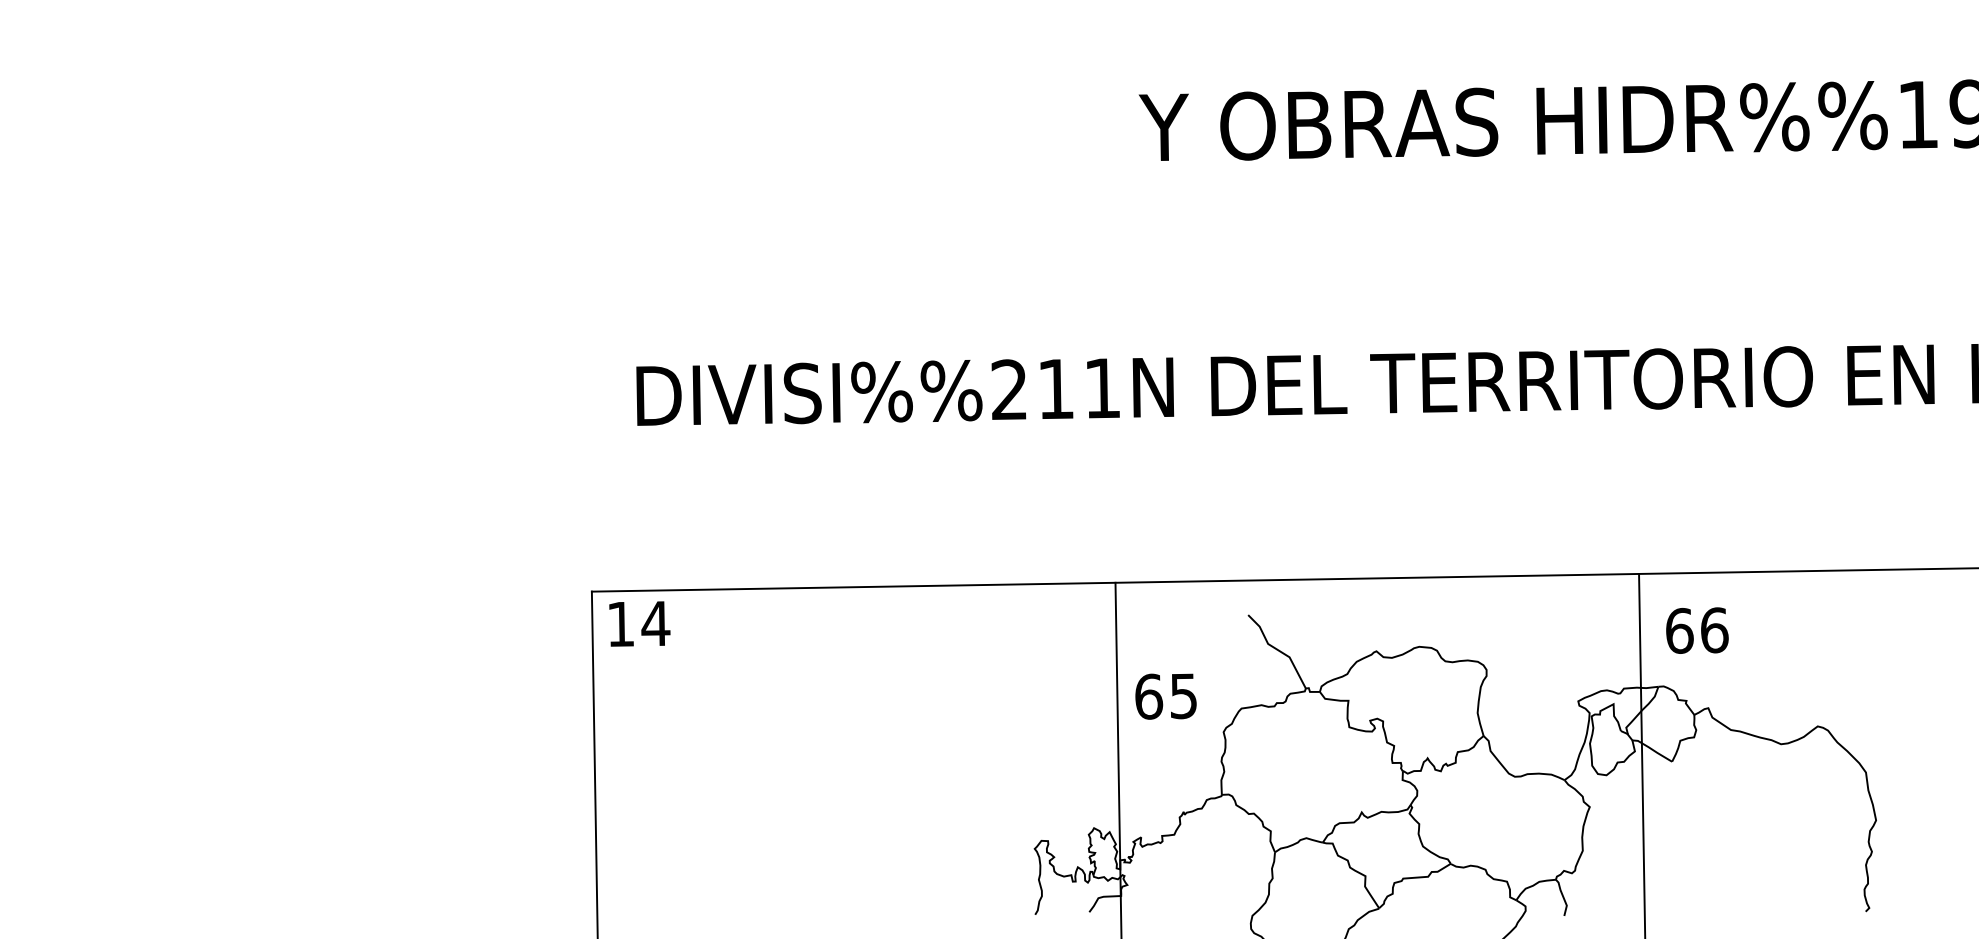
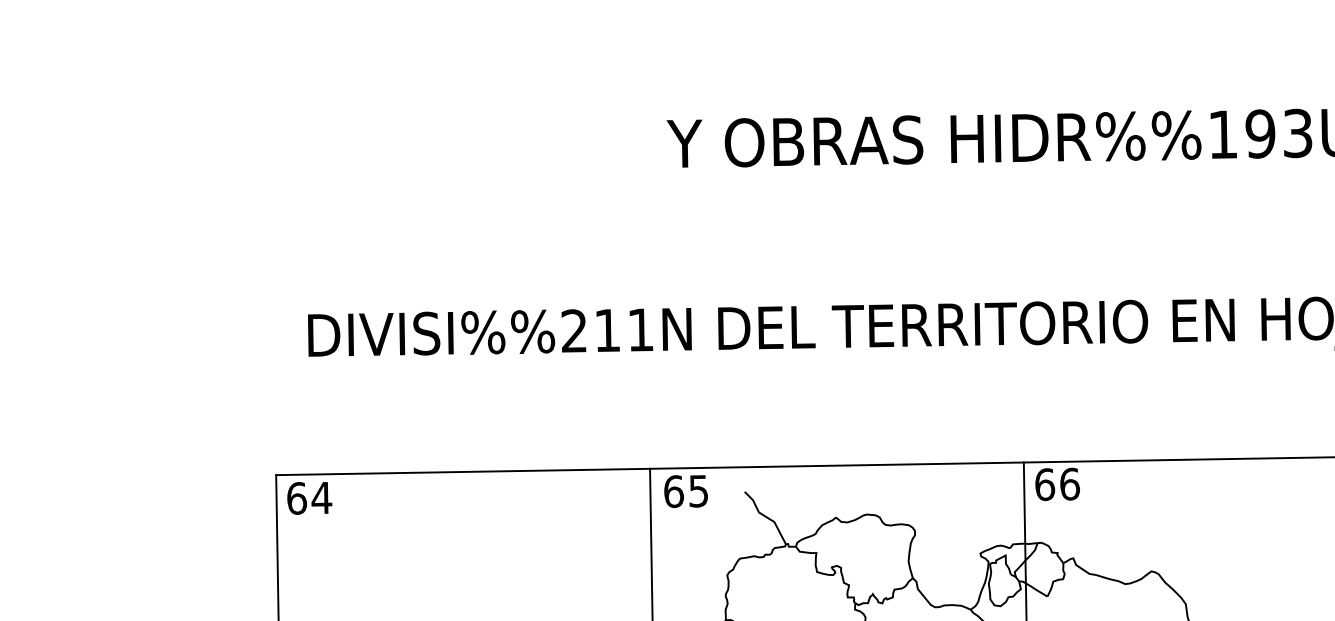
text: (621, 624) -> (297, 498), 14 -> 64
text: (1697, 630) -> (1057, 484), moved
text: (1165, 696) -> (685, 491), moved

